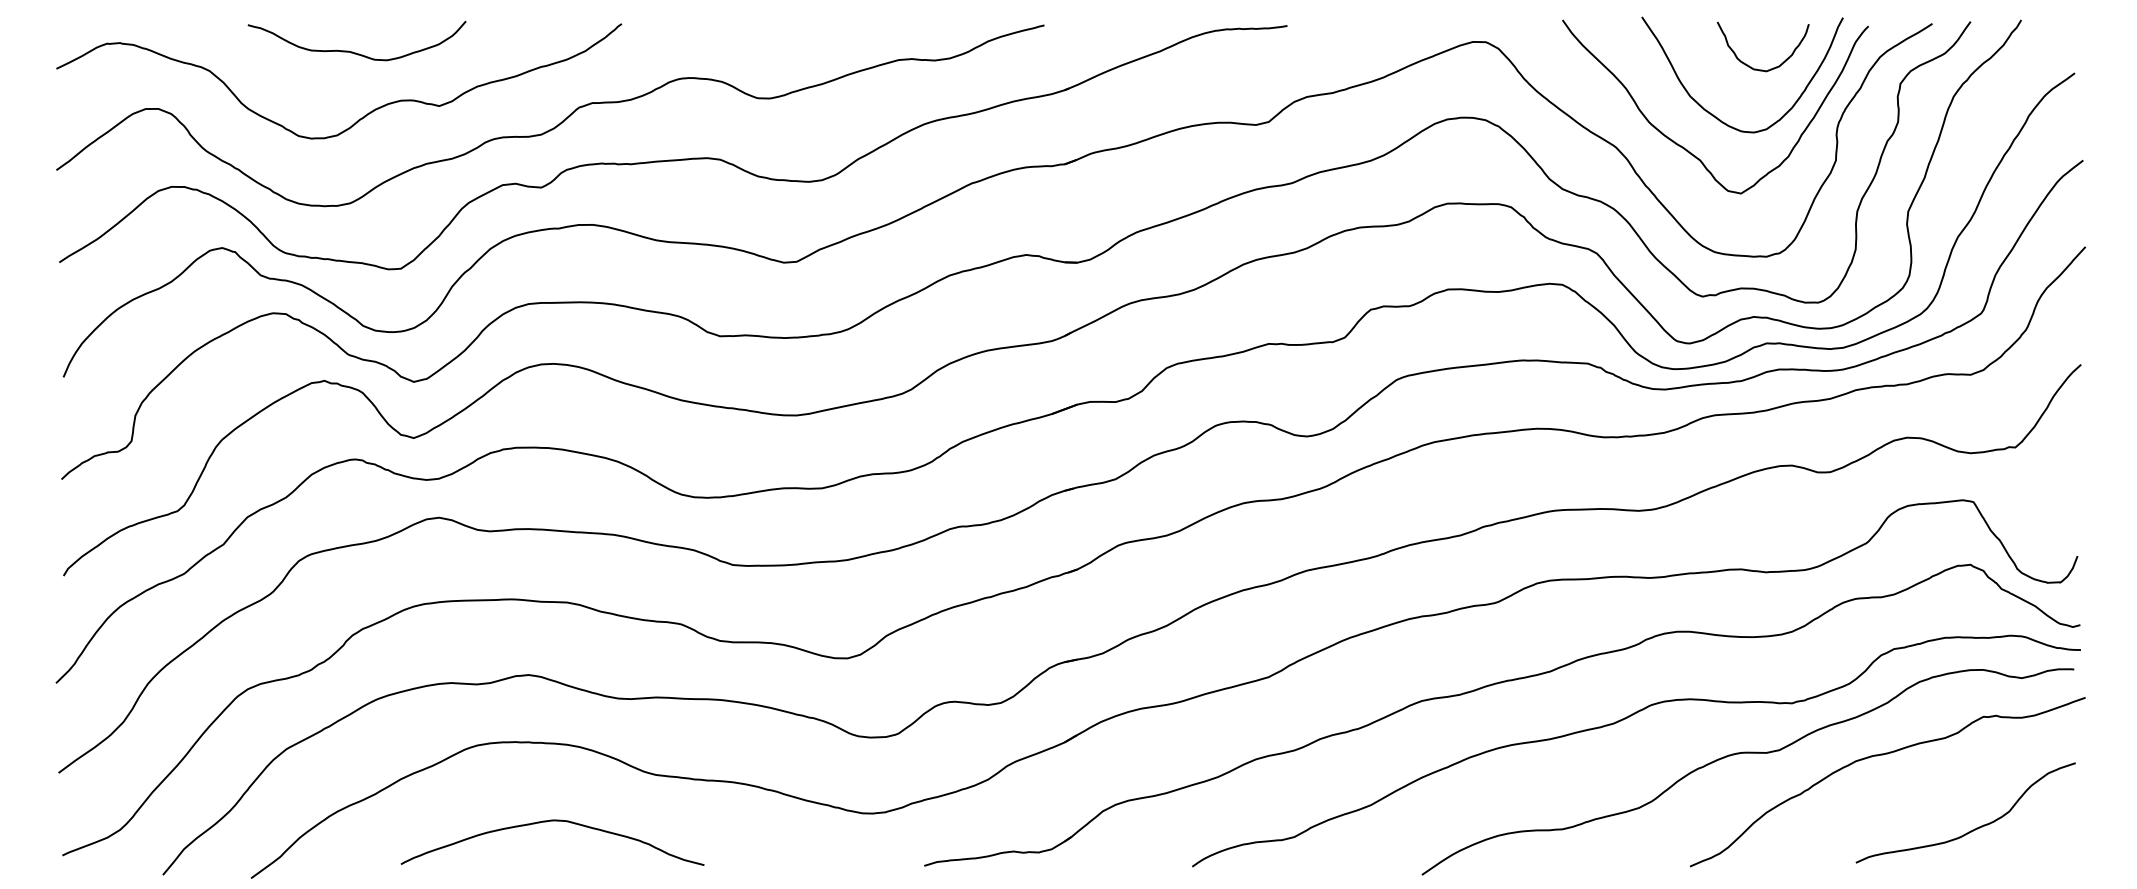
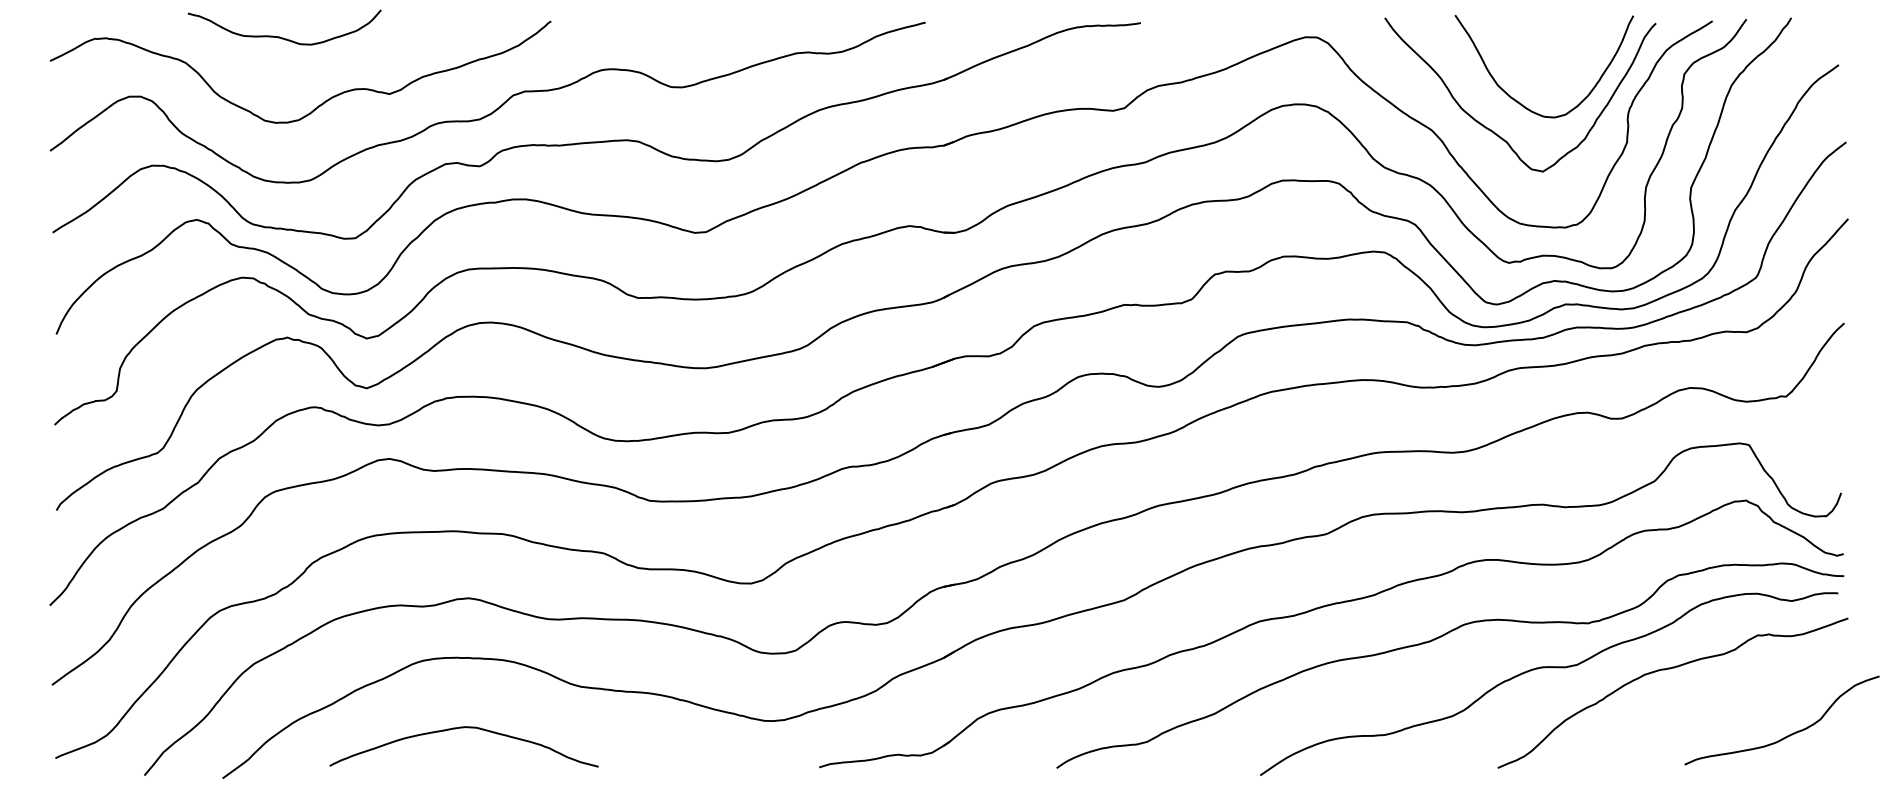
curve: (352, 51) -> (280, 36), moved
curve: (1756, 68) -> (1556, 60), removed
curve: (546, 822) -> (458, 728), moved
curve: (1974, 828) -> (1789, 734), moved

